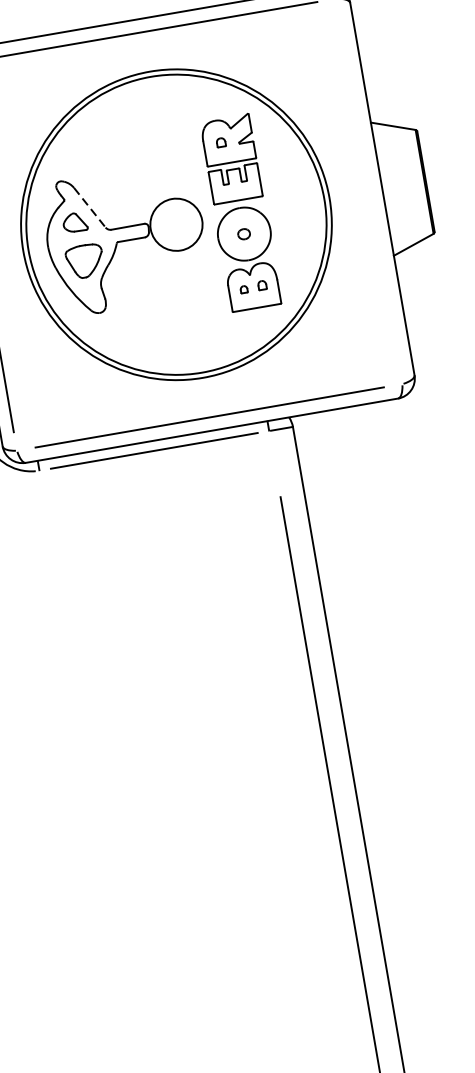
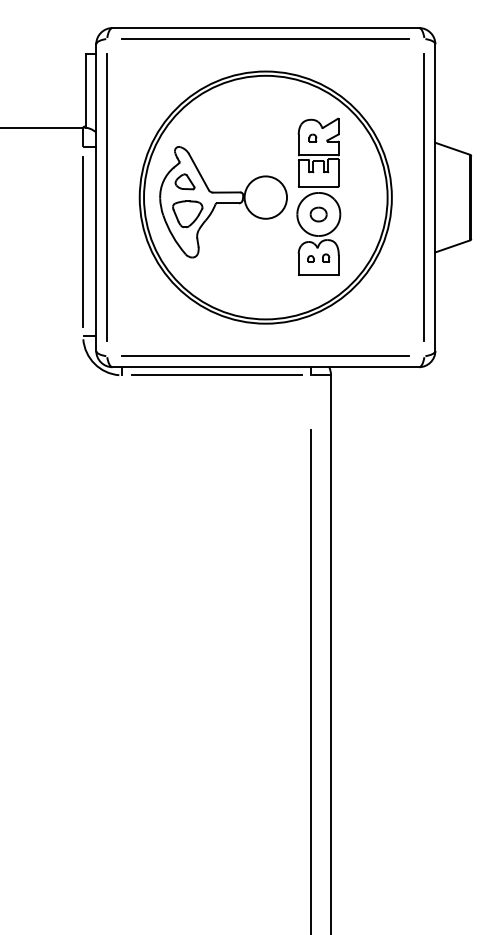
line: (369, 191) -> (424, 197), added
line: (89, 208) -> (198, 172), dashed -> solid
part: (243, 234) -> (318, 214), size x1.67

